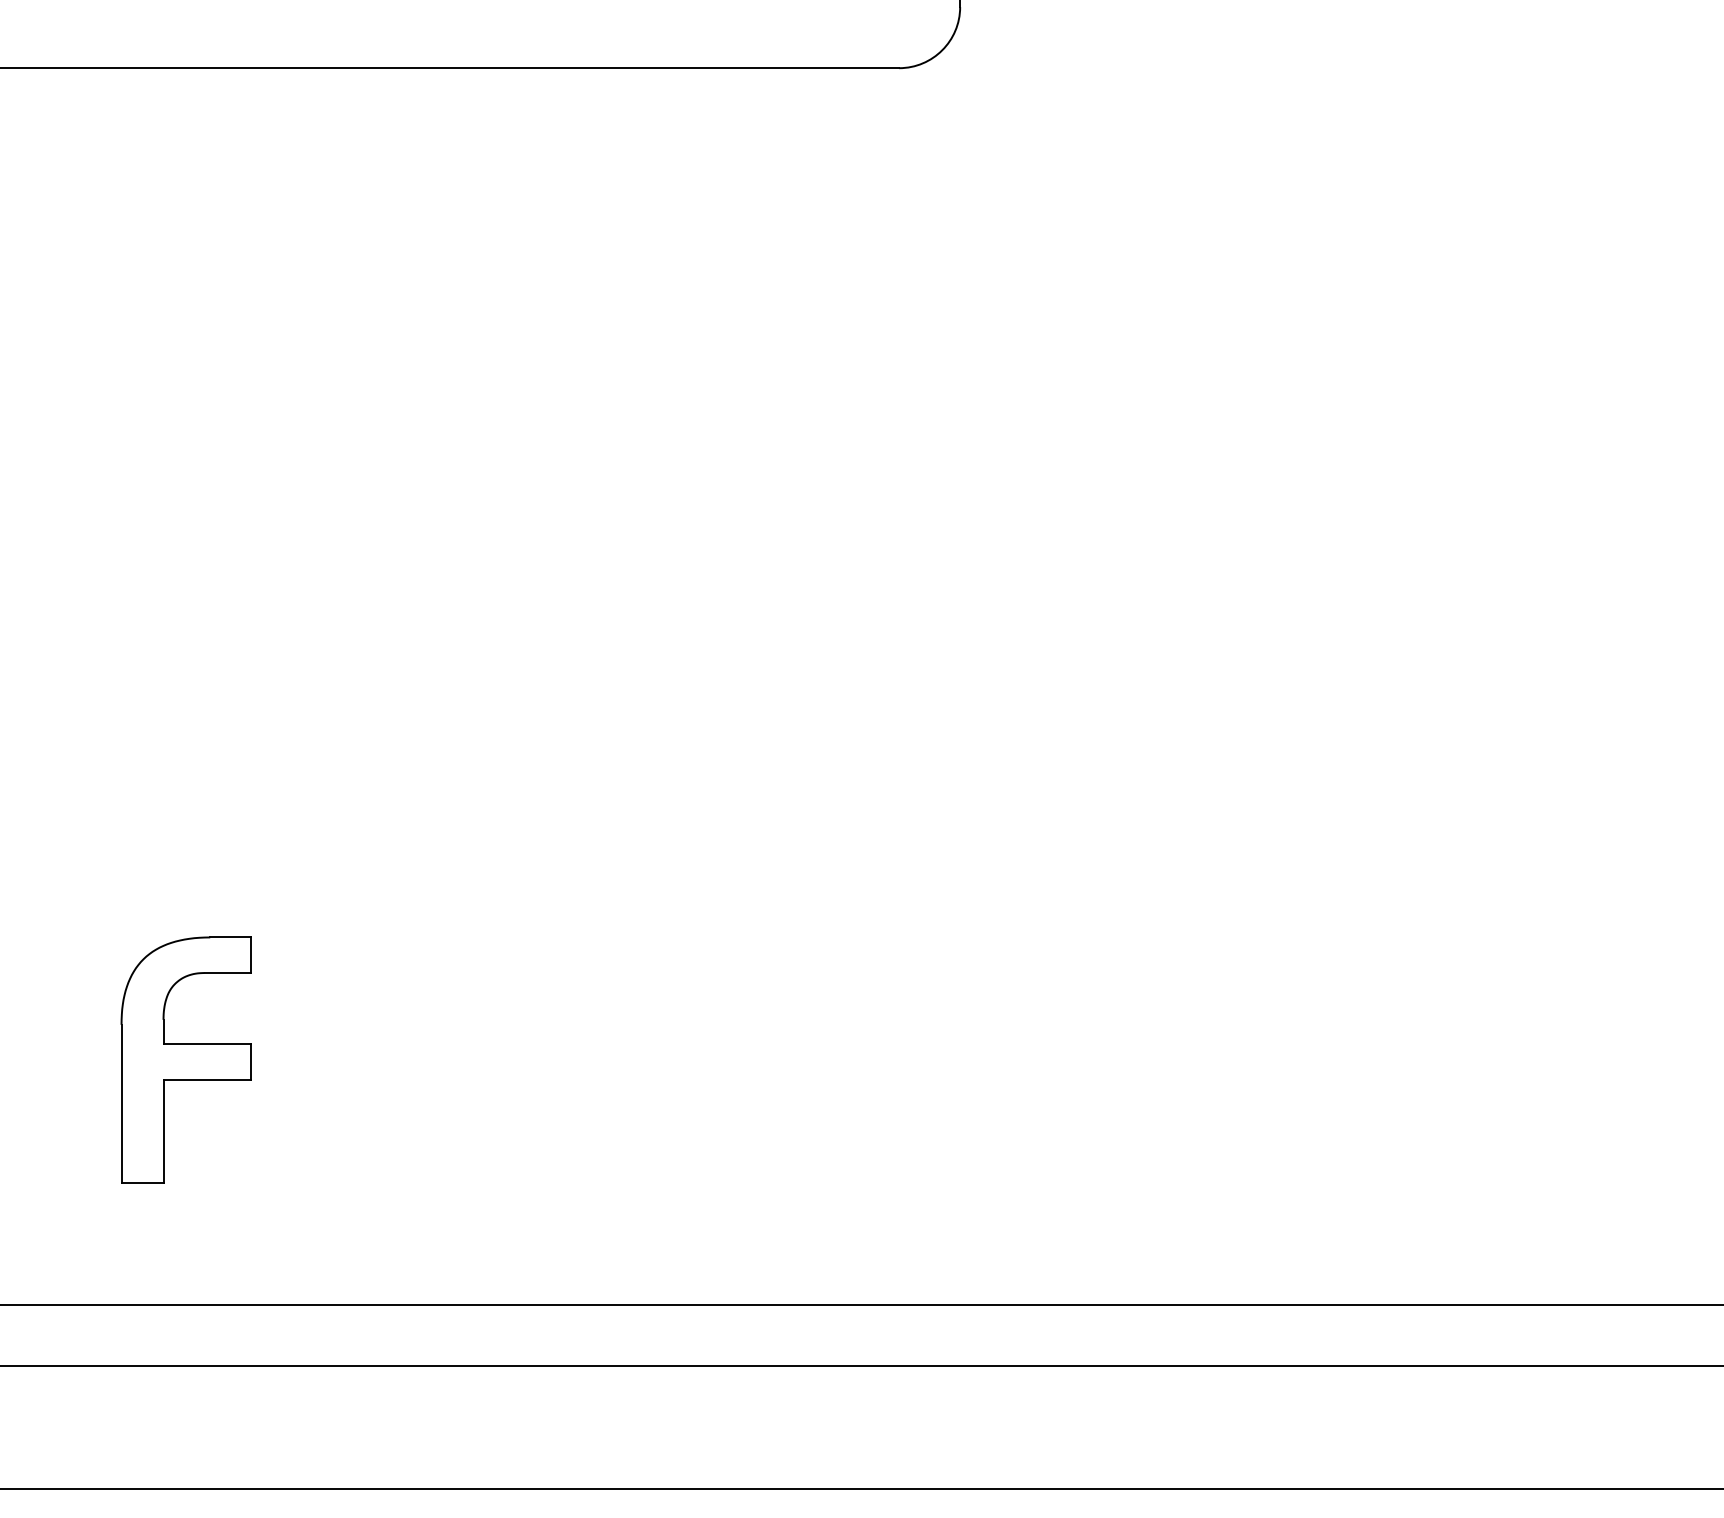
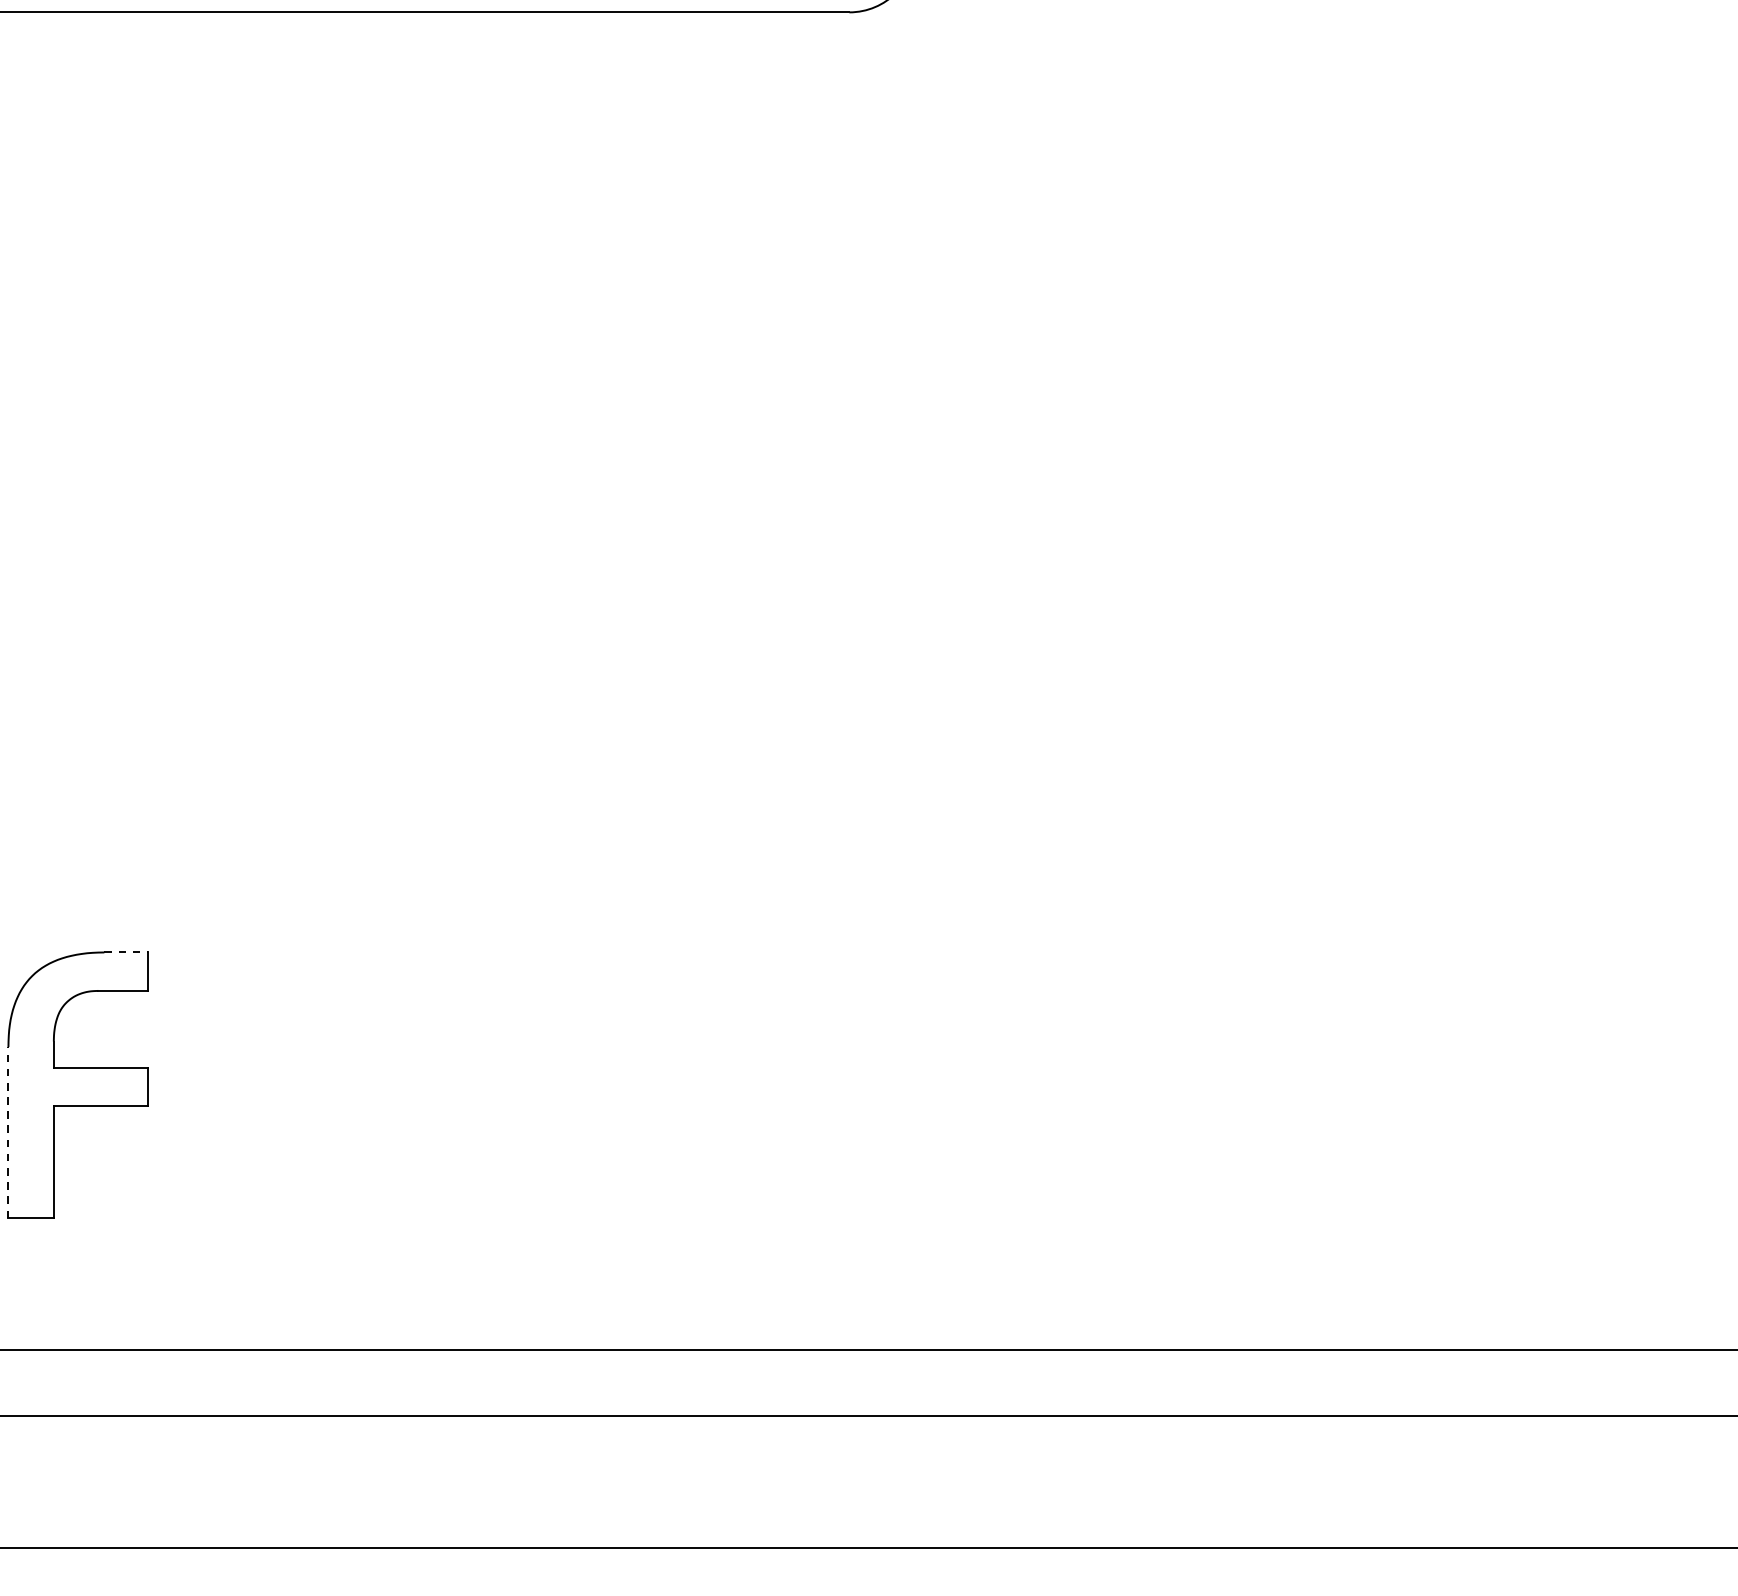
line: (231, 937) -> (127, 952), solid -> dashed
line: (121, 1103) -> (8, 1132), solid -> dashed

